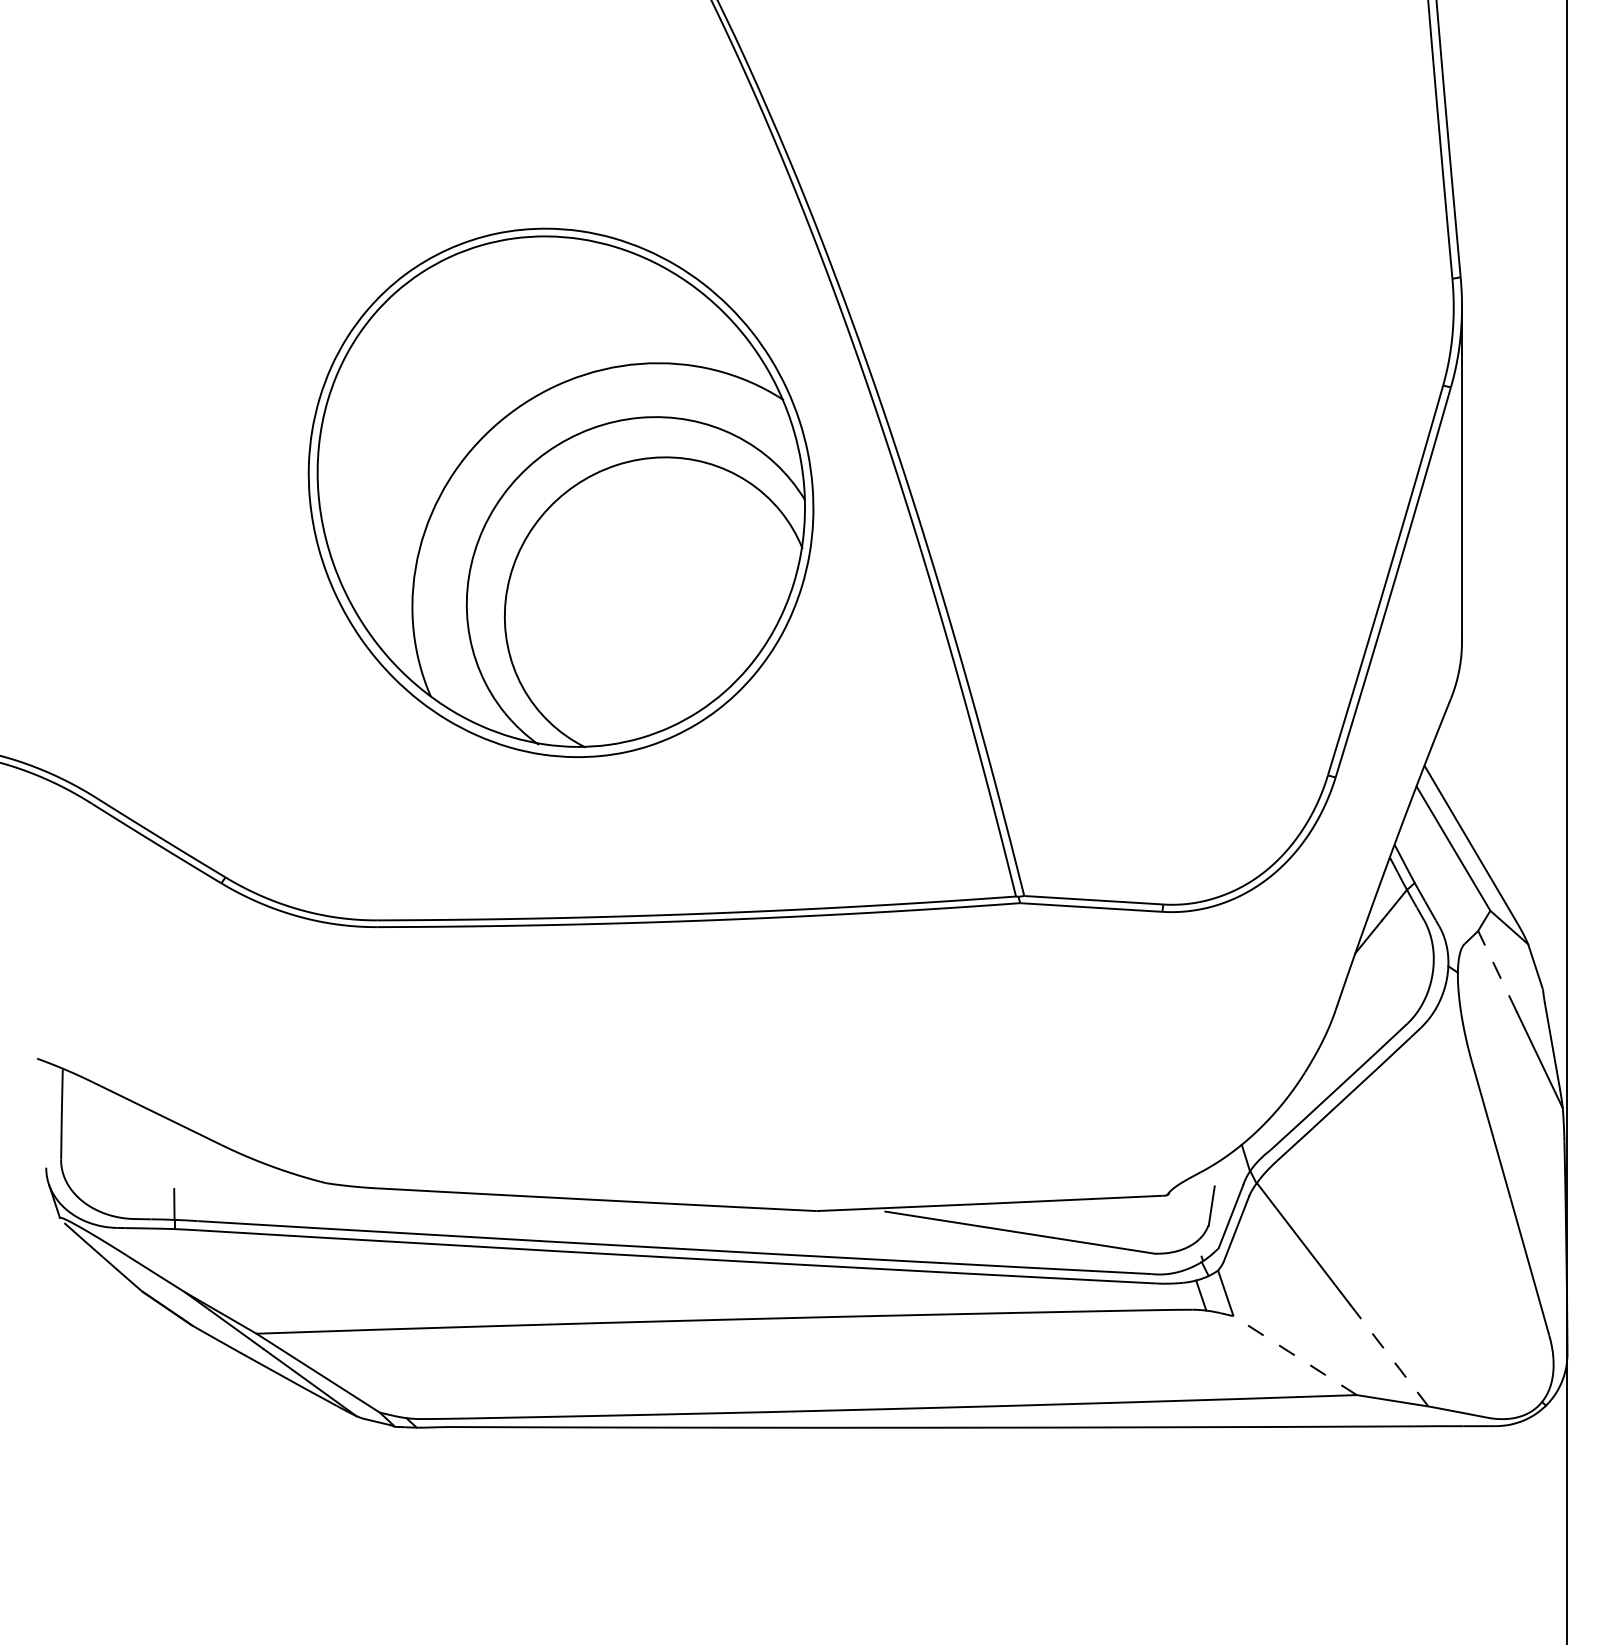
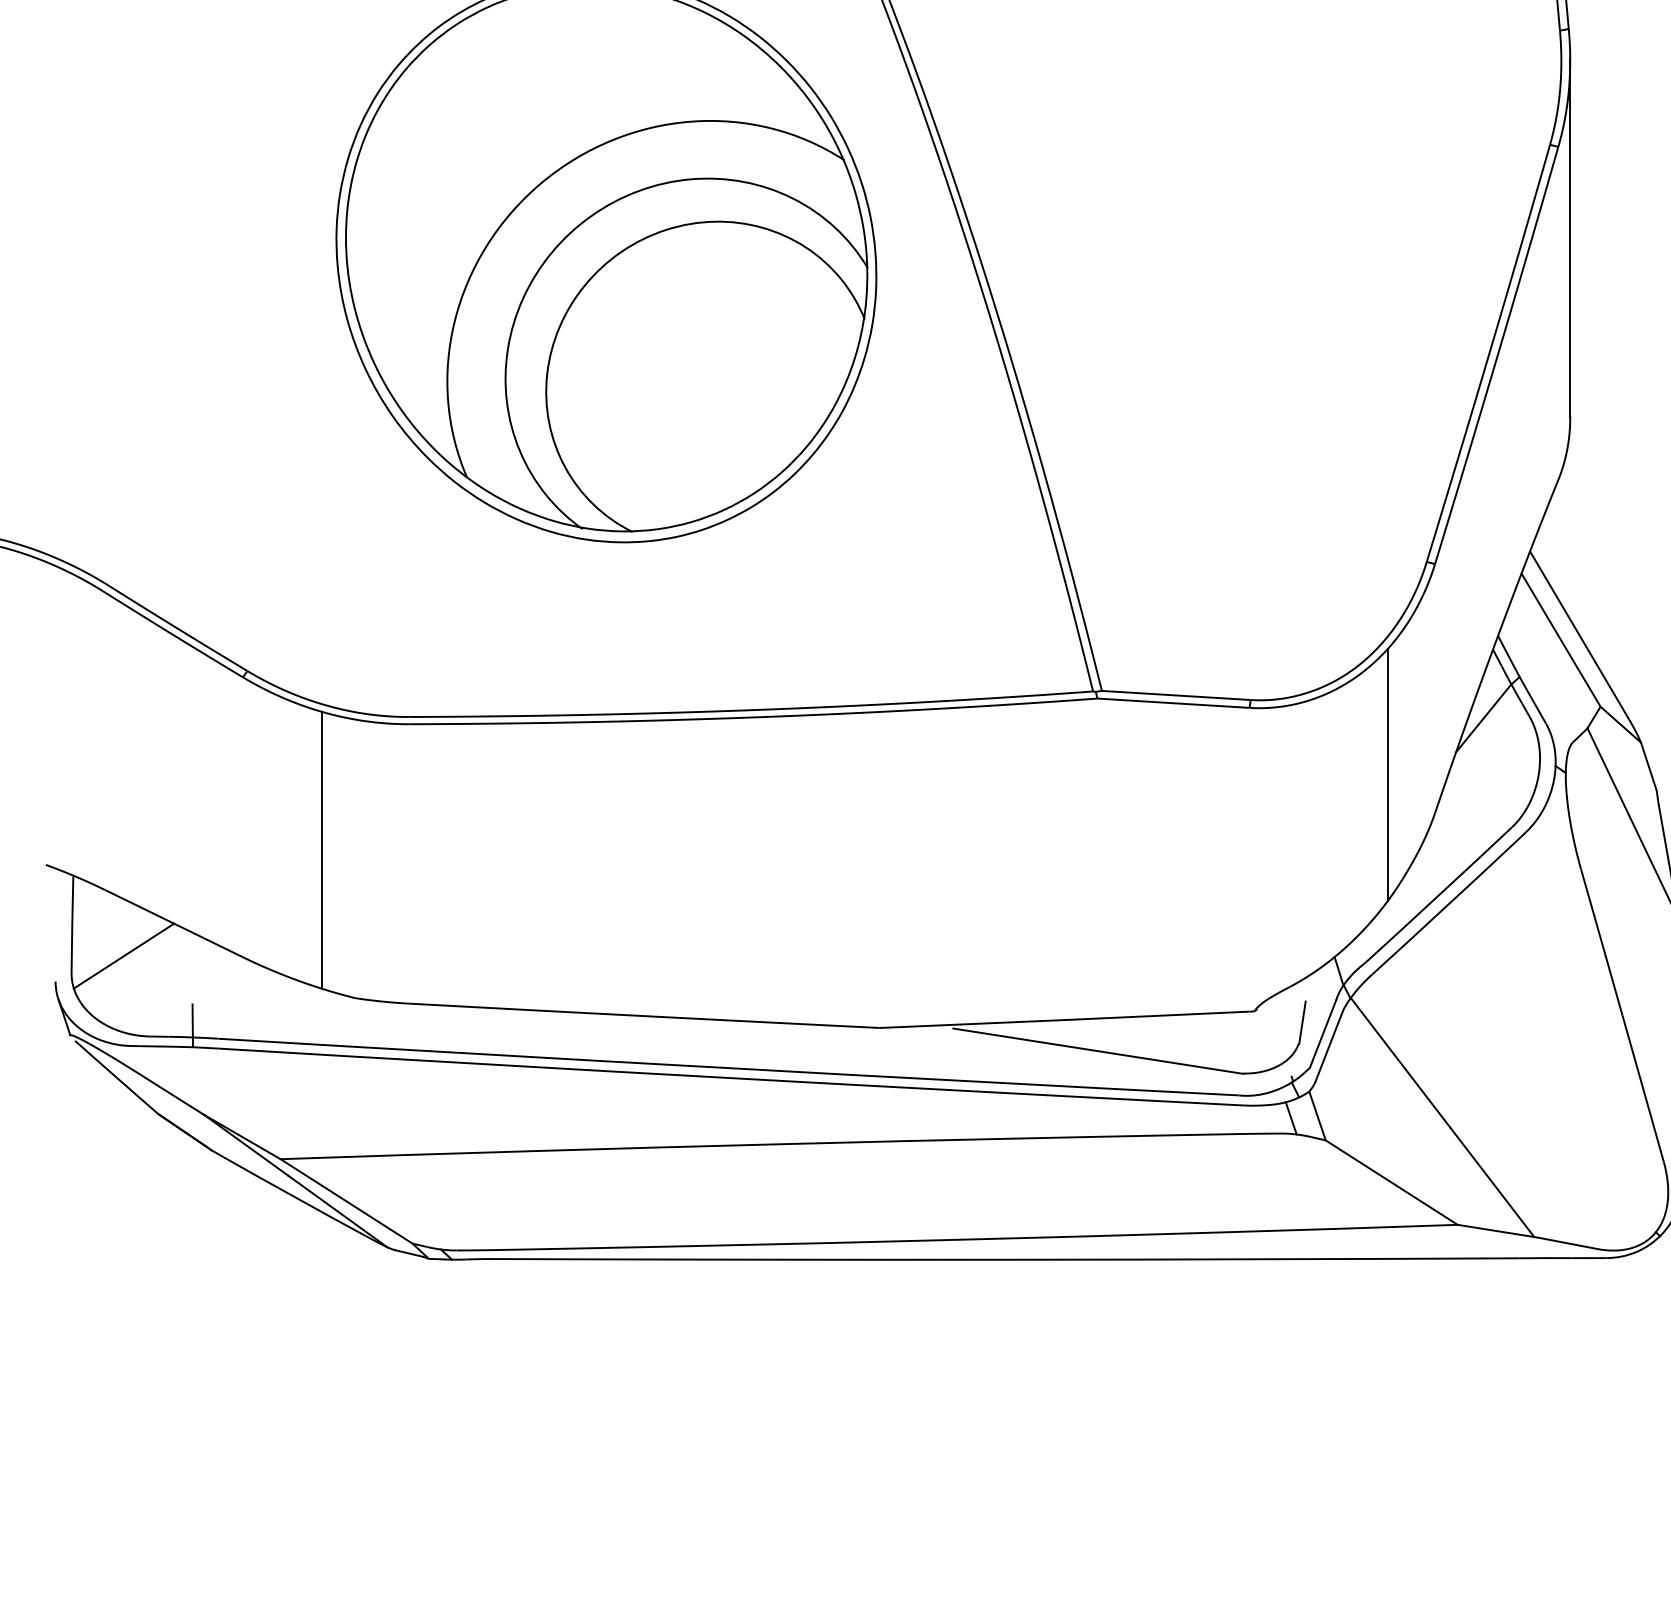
line: (1497, 971) -> (1608, 771), dashed -> solid
line: (1291, 974) -> (1387, 774), added
line: (295, 1044) -> (322, 849), added
line: (110, 1143) -> (124, 955), added
line: (1294, 1355) -> (1391, 1182), dashed -> solid
line: (1389, 1355) -> (1492, 1182), dashed -> solid

